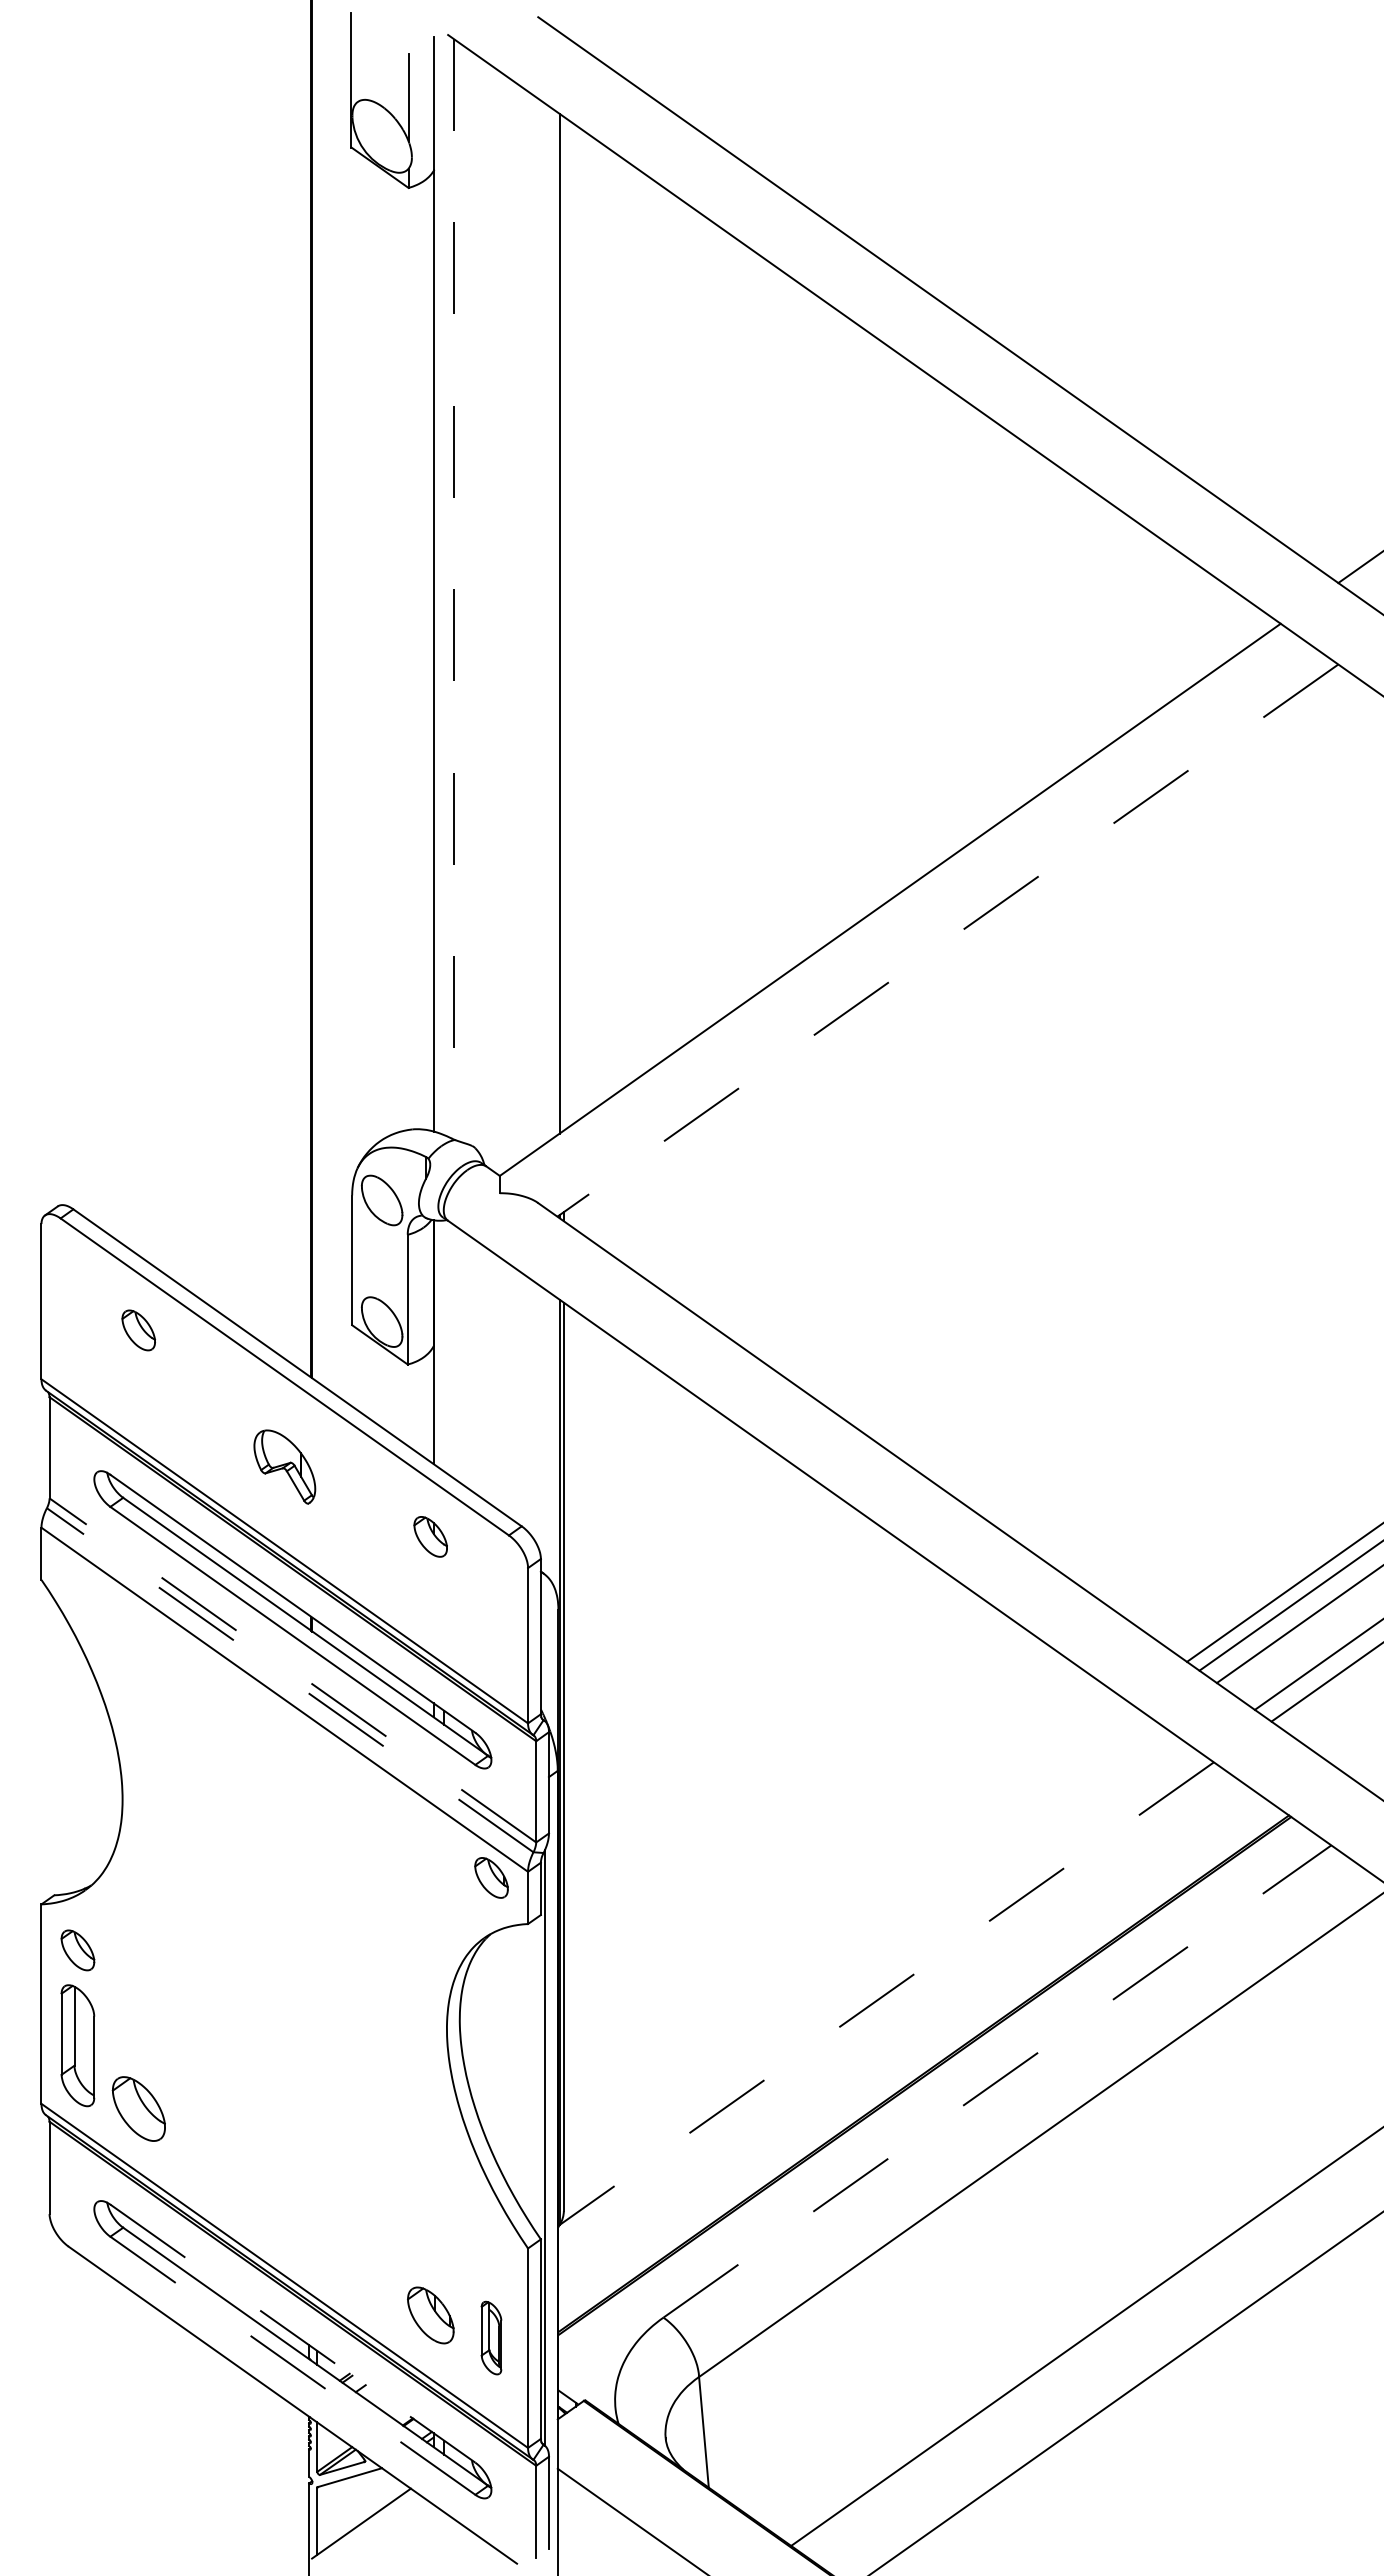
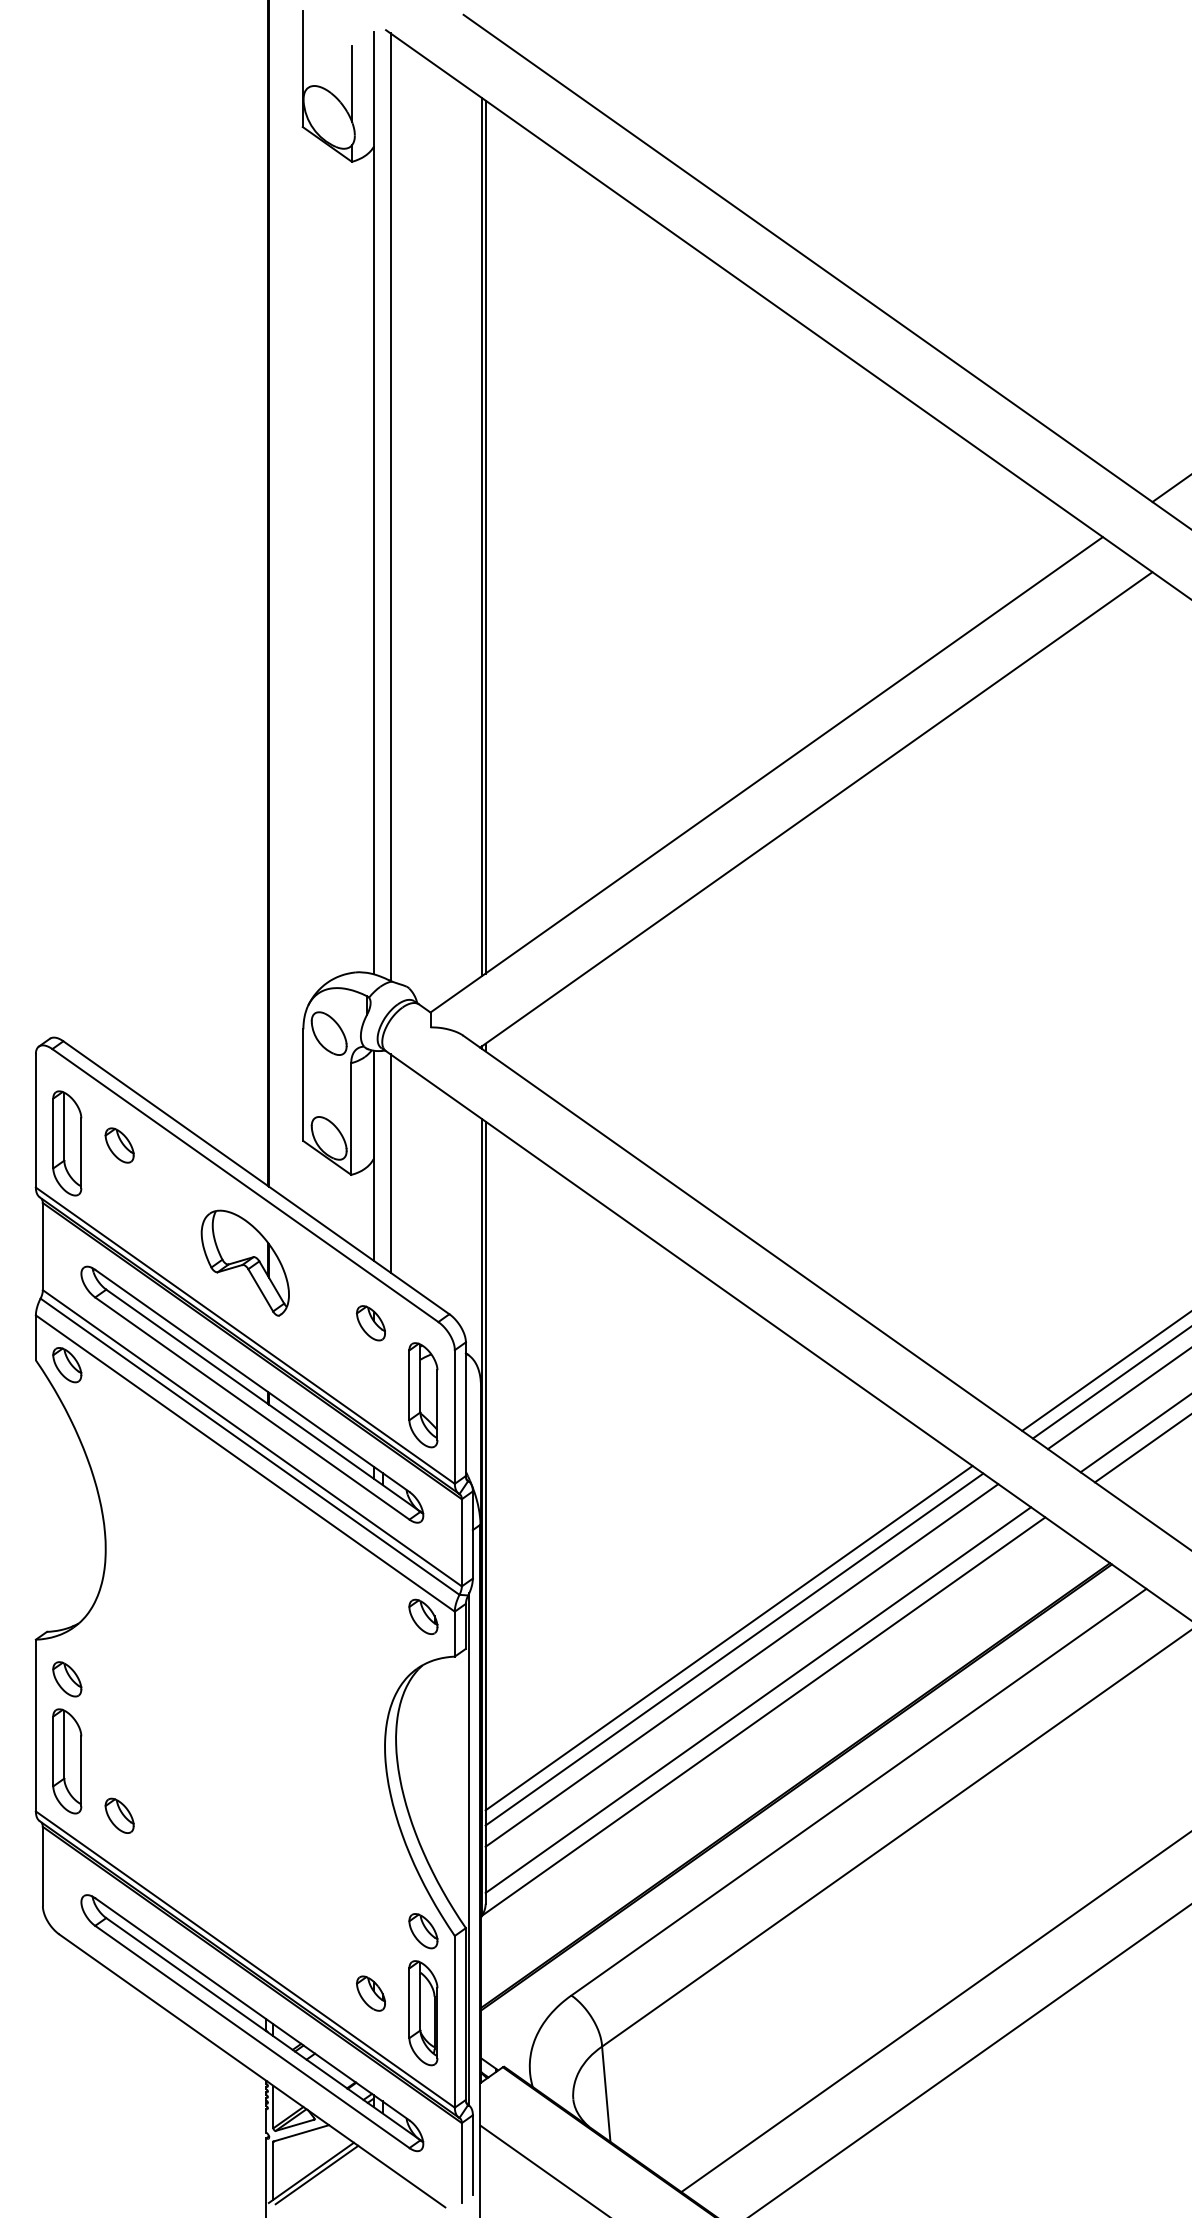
line: (453, 589) -> (390, 507), dashed -> solid
line: (563, 623) -> (485, 536), added
line: (947, 940) -> (815, 809), dashed -> solid
part: (77, 1327) -> (66, 1143), added
line: (453, 1351) -> (390, 1163), added
part: (284, 1466) -> (245, 1262), size x1.67
part: (77, 1585) -> (66, 1365), added
part: (491, 1620) -> (423, 1395), added
line: (292, 1670) -> (252, 1438), dashed -> solid
line: (290, 1680) -> (250, 1446), dashed -> solid
line: (846, 1902) -> (729, 1638), added
line: (852, 1915) -> (734, 1649), added
line: (861, 1933) -> (741, 1664), added
line: (880, 1974) -> (758, 1700), added
line: (886, 1993) -> (763, 1716), dashed -> solid
line: (997, 2081) -> (859, 1792), dashed -> solid
part: (138, 2108) -> (119, 1815), size x0.62
part: (491, 2242) -> (423, 1930), added
part: (430, 2315) -> (370, 1993), size x0.71
line: (292, 2333) -> (252, 2009), dashed -> solid
part: (491, 2337) -> (423, 2012), size x1.67
line: (292, 2365) -> (252, 2036), dashed -> solid
line: (367, 2526) -> (316, 2175), added

